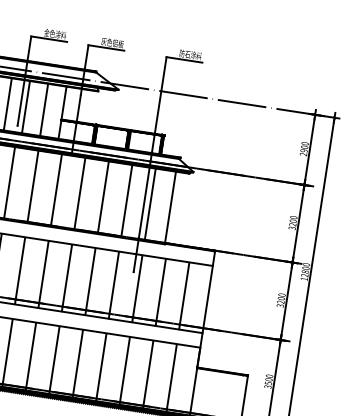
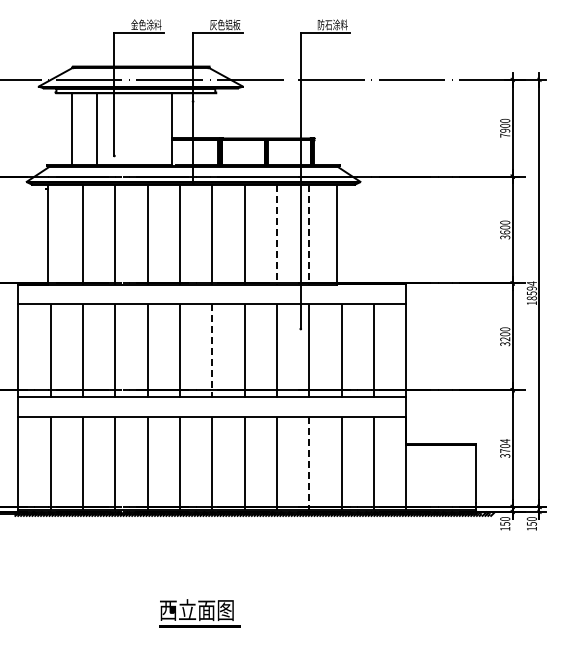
line: (25, 107) -> (121, 129), removed
line: (43, 110) -> (146, 129), removed
text: (303, 154) -> (505, 135), 2900 -> 7900
line: (126, 201) -> (276, 235), solid -> dashed
line: (150, 205) -> (309, 235), solid -> dashed
text: (292, 224) -> (505, 232), 3200 -> 3600
text: (305, 269) -> (531, 290), 12800 -> 18594
line: (67, 278) -> (212, 351), solid -> dashed
line: (125, 370) -> (309, 463), solid -> dashed
text: (269, 379) -> (505, 445), 3500 -> 3704

